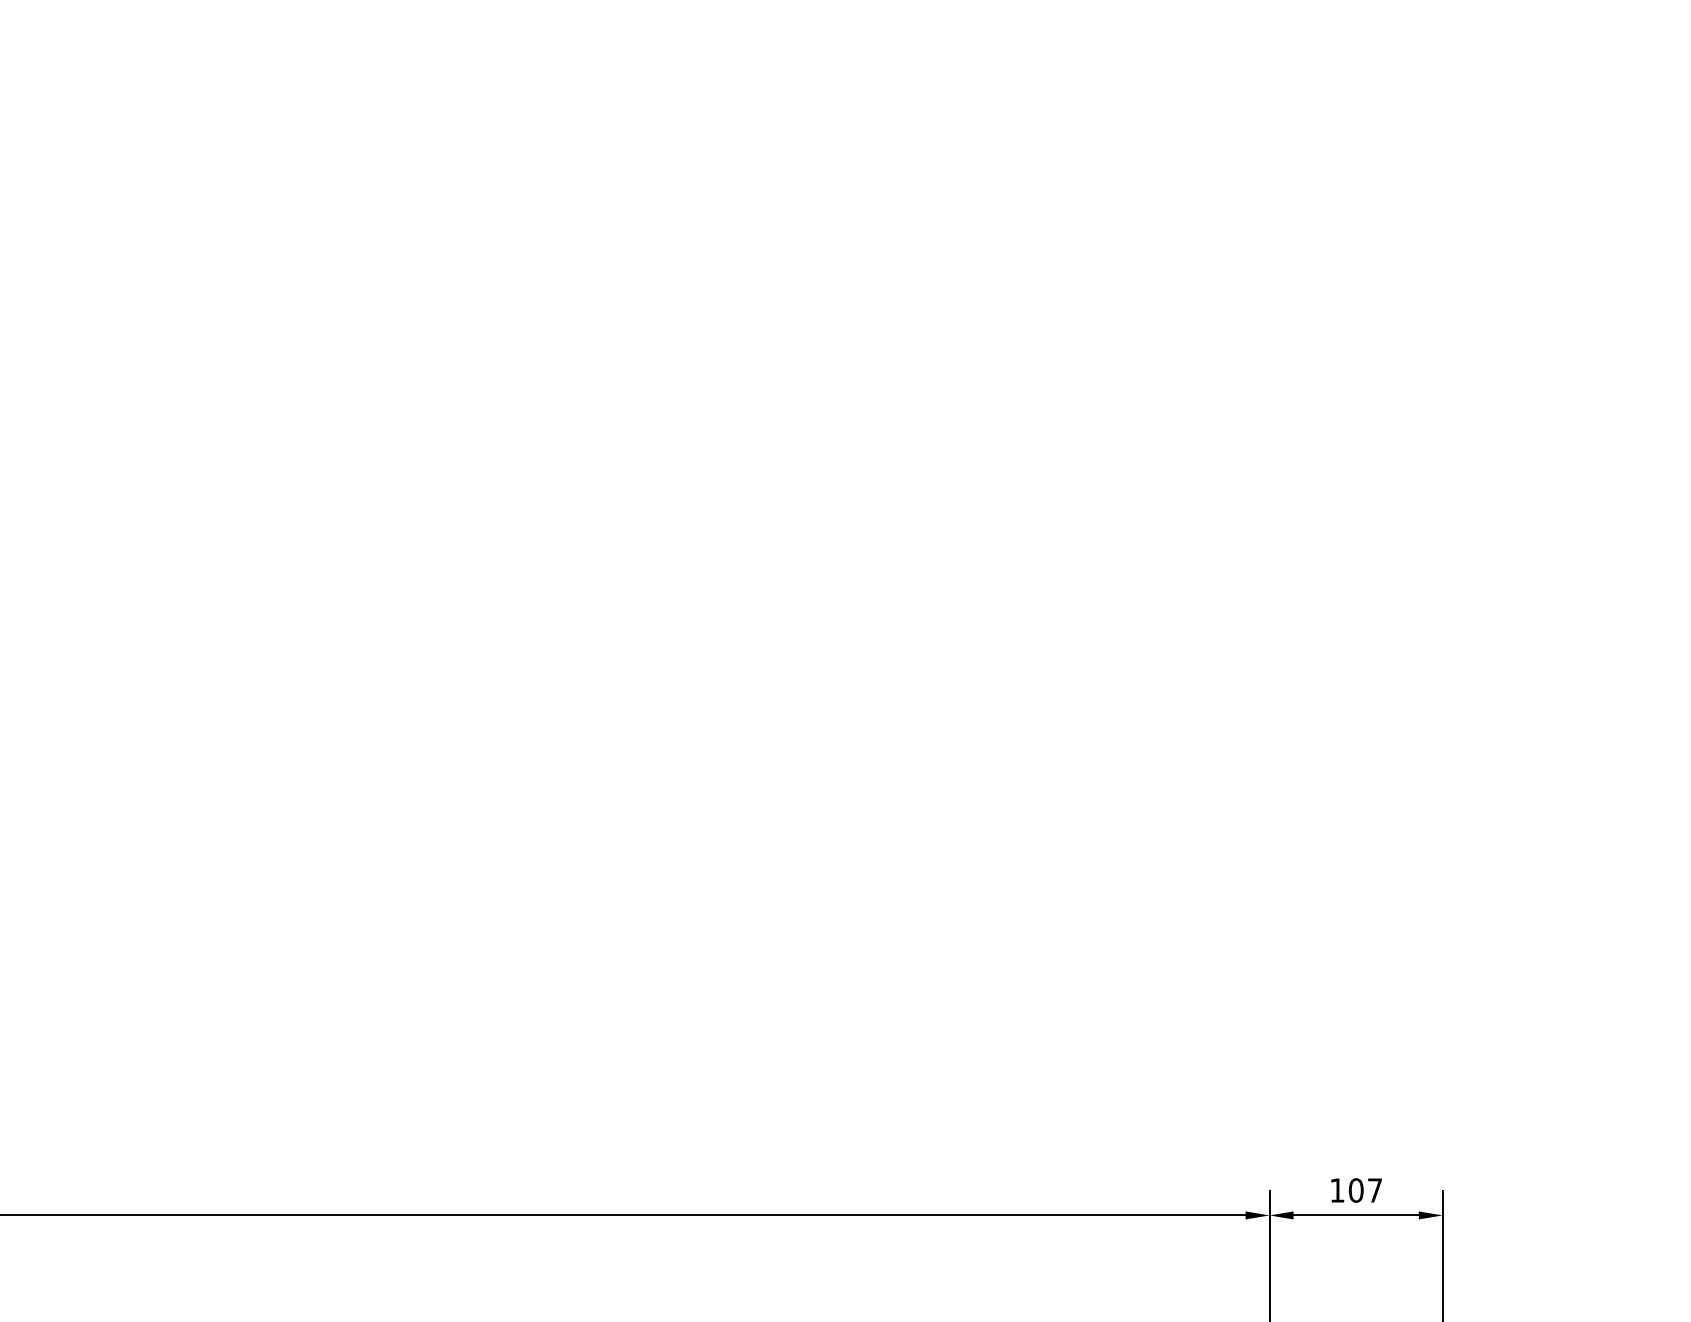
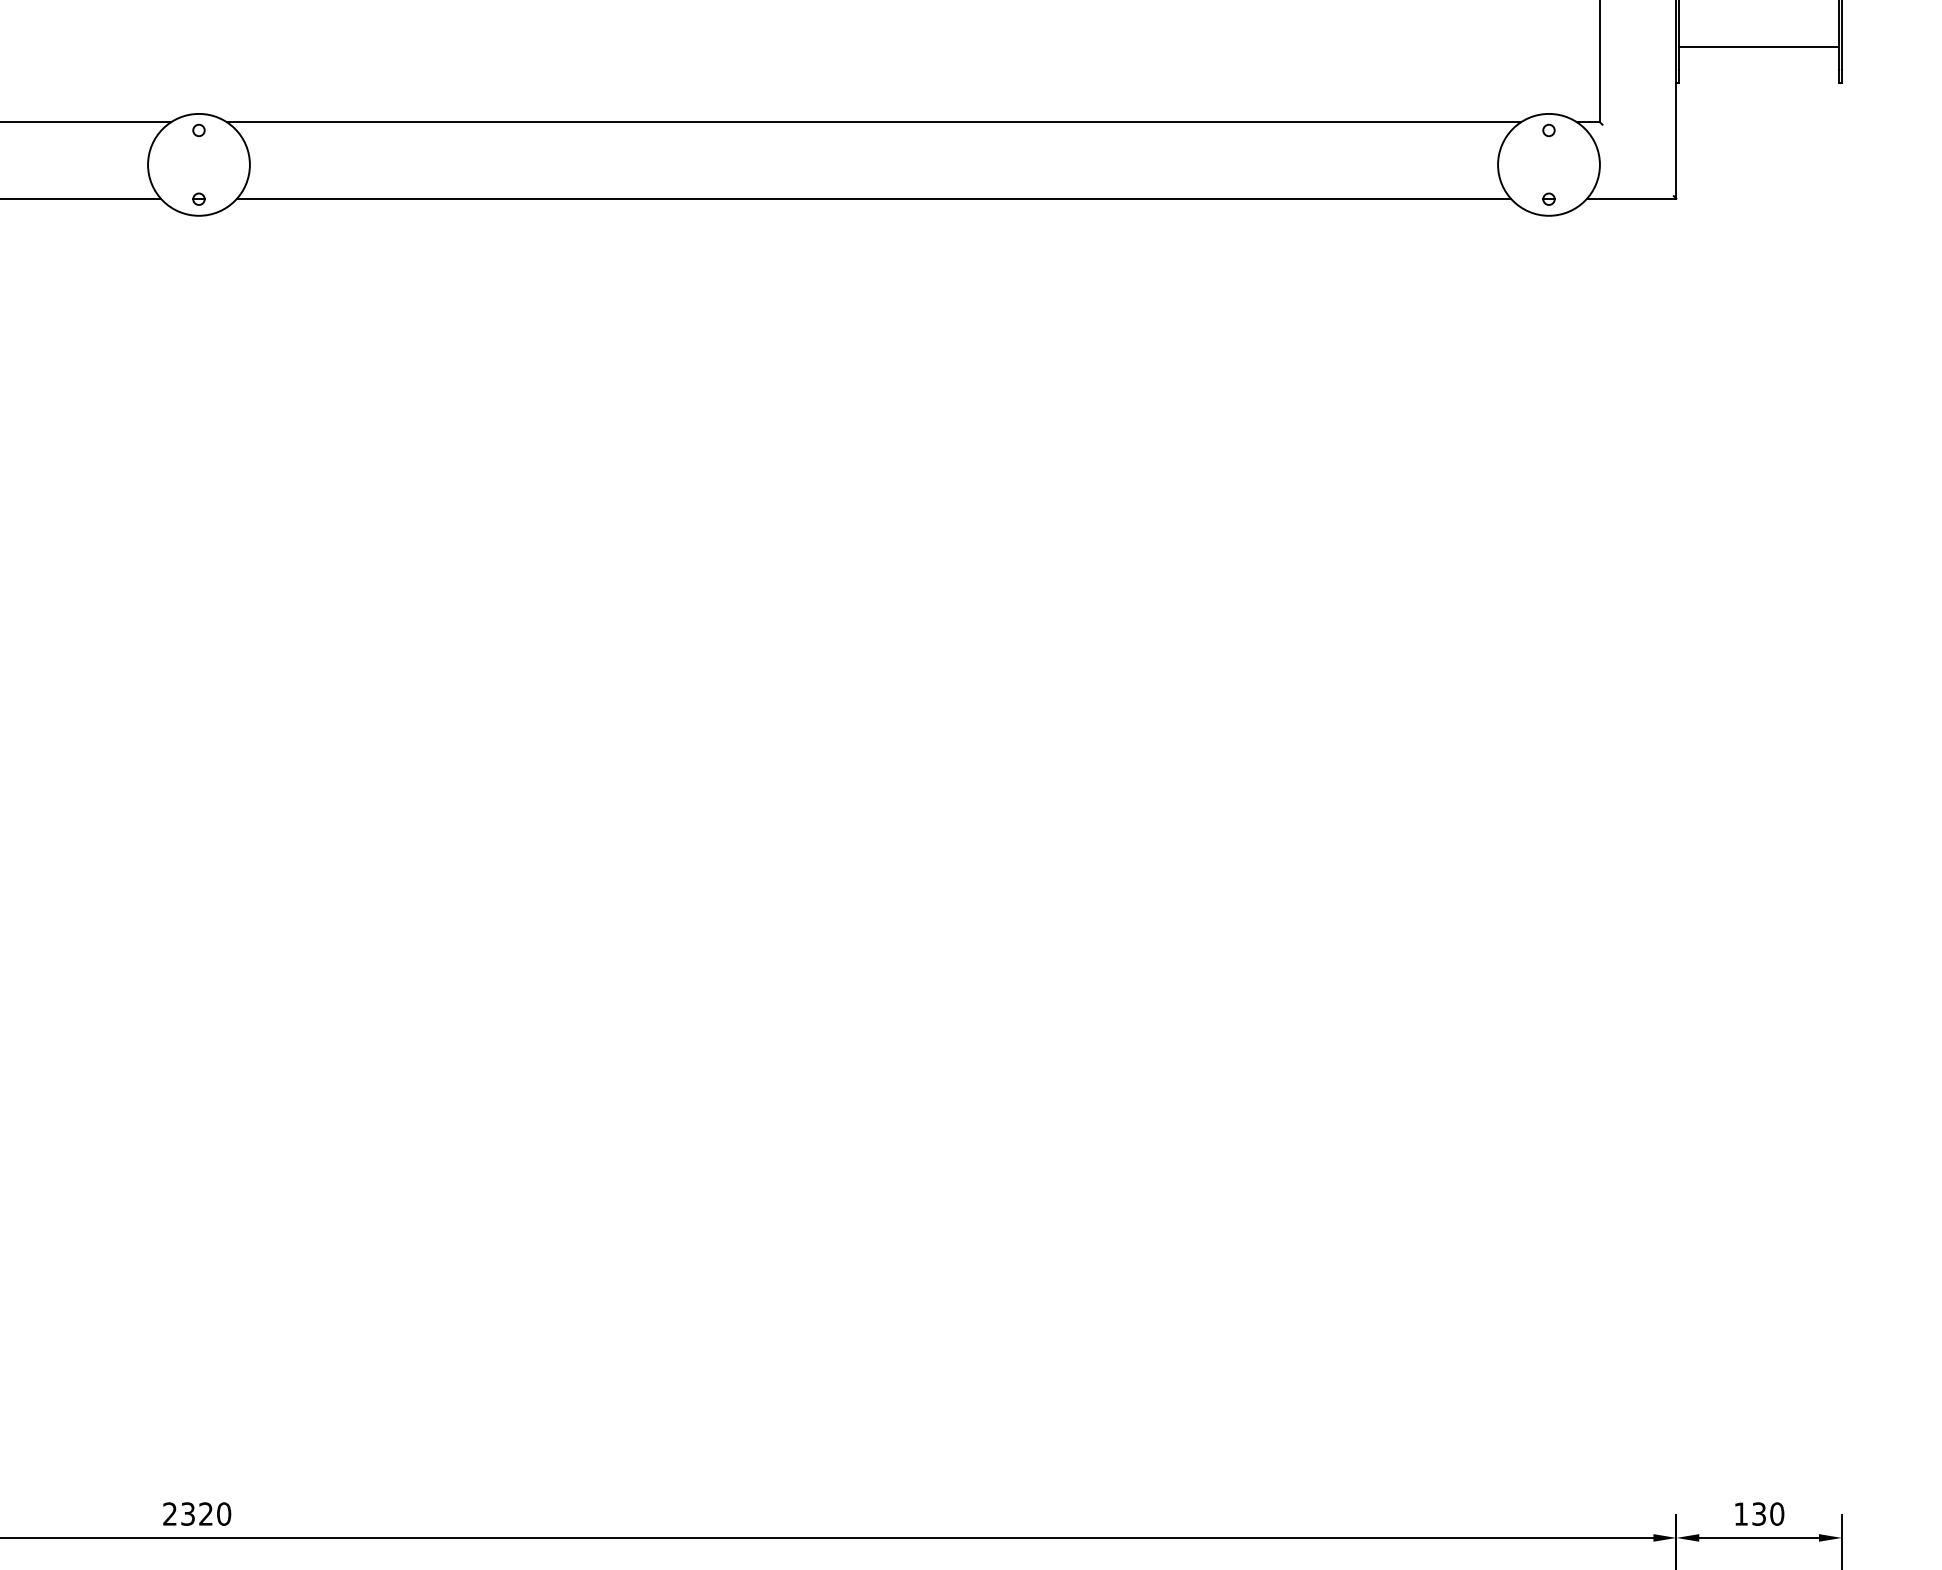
text: (1365, 1189) -> (1768, 1513), 107 -> 130

